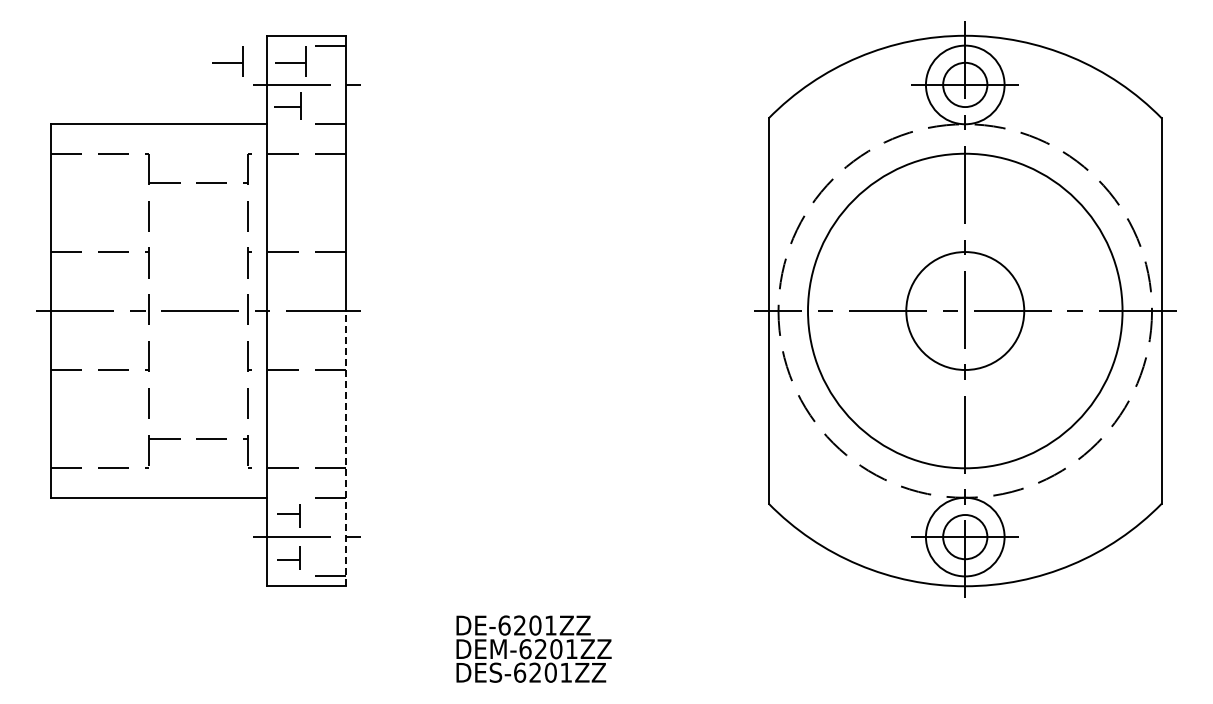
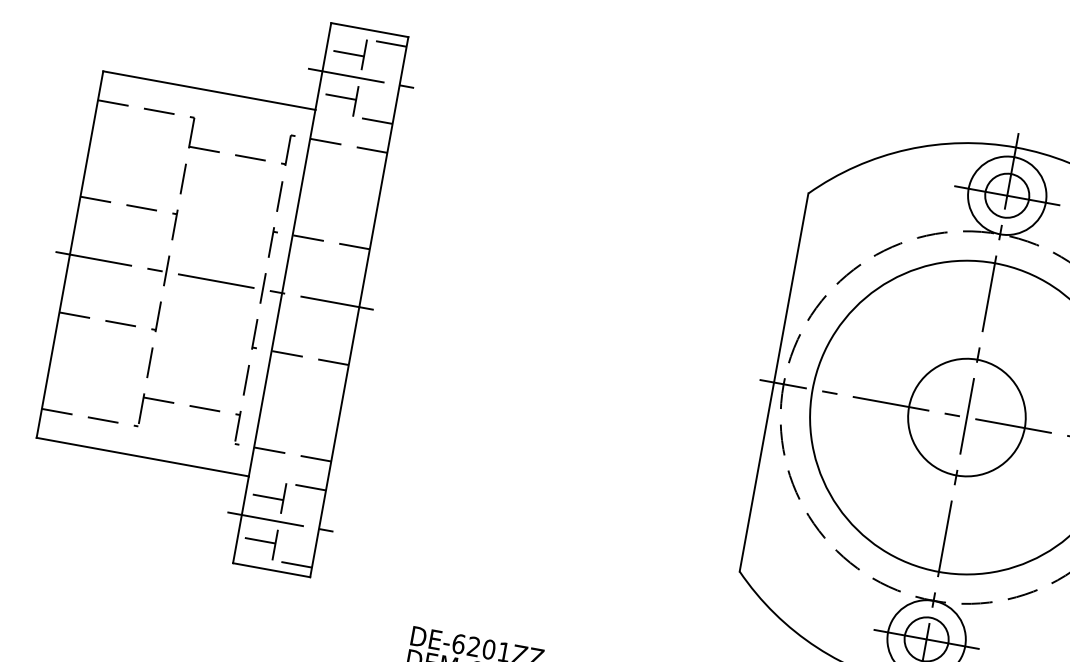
part: (227, 61) -> (287, 41), removed
part: (290, 108) -> (340, 98), size x1.43
line: (346, 448) -> (335, 442), dashed -> solid
part: (290, 513) -> (268, 495), size x1.67
part: (290, 560) -> (260, 542), size x1.67

